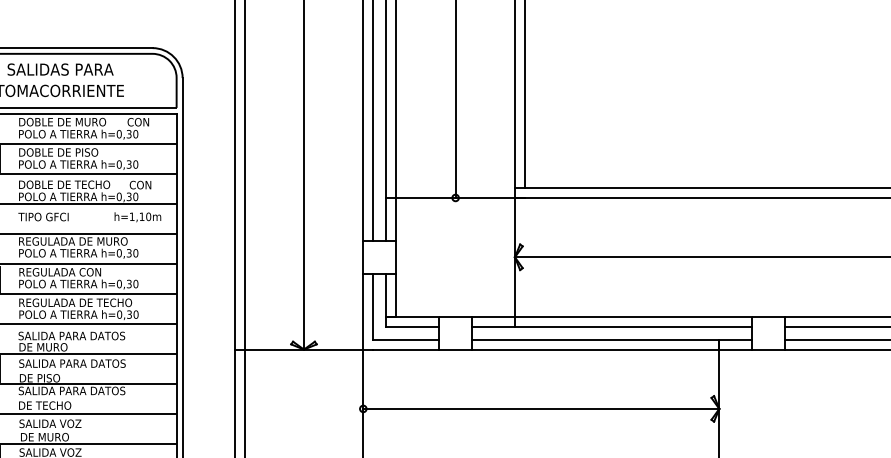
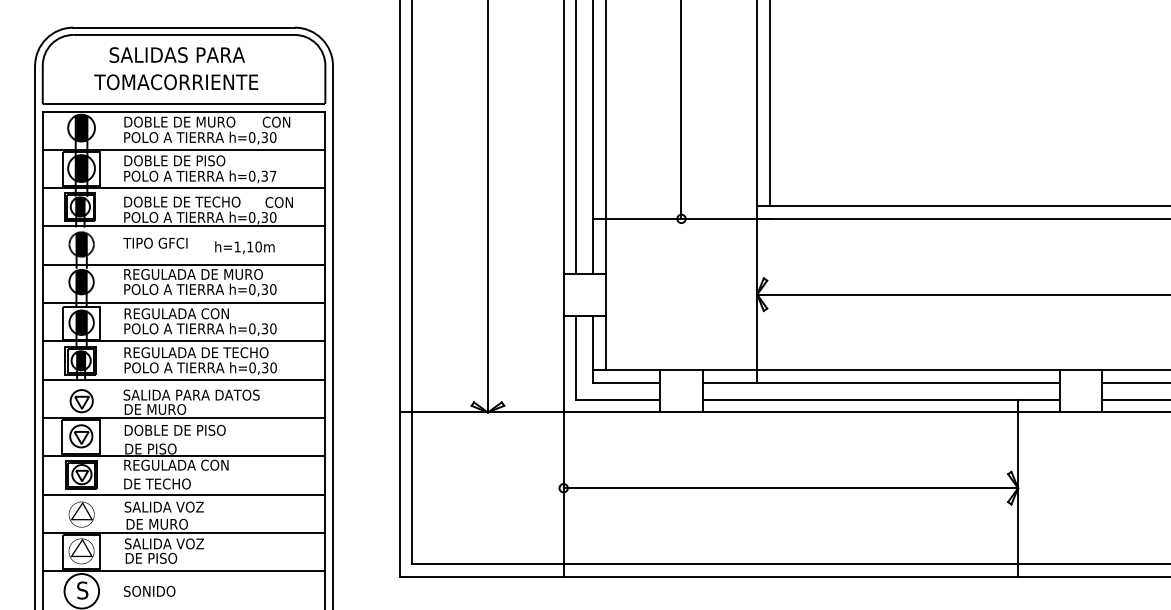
text: (136, 163) -> (273, 175), h=0,30 -> h=0,37
text: (137, 217) -> (244, 247), moved
text: (72, 362) -> (192, 429), SALIDA PARA DATOS -> DOBLE DE PISO
text: (71, 390) -> (191, 464), SALIDA PARA DATOS -> REGULADA CON

